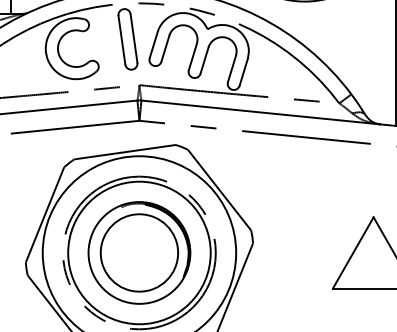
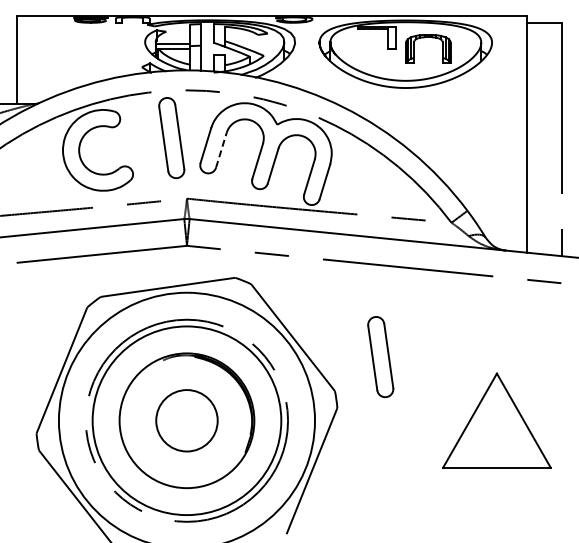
line: (165, 48) -> (221, 149), solid -> dashed
part: (285, 205) -> (380, 357), added
circle: (139, 252) -> (186, 420), size x0.6

